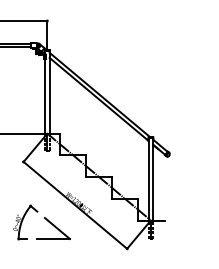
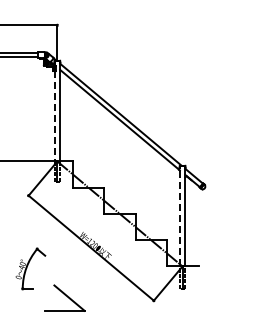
line: (44, 96) -> (54, 116), solid -> dashed
line: (148, 178) -> (179, 215), solid -> dashed
part: (53, 227) -> (64, 297), moved

